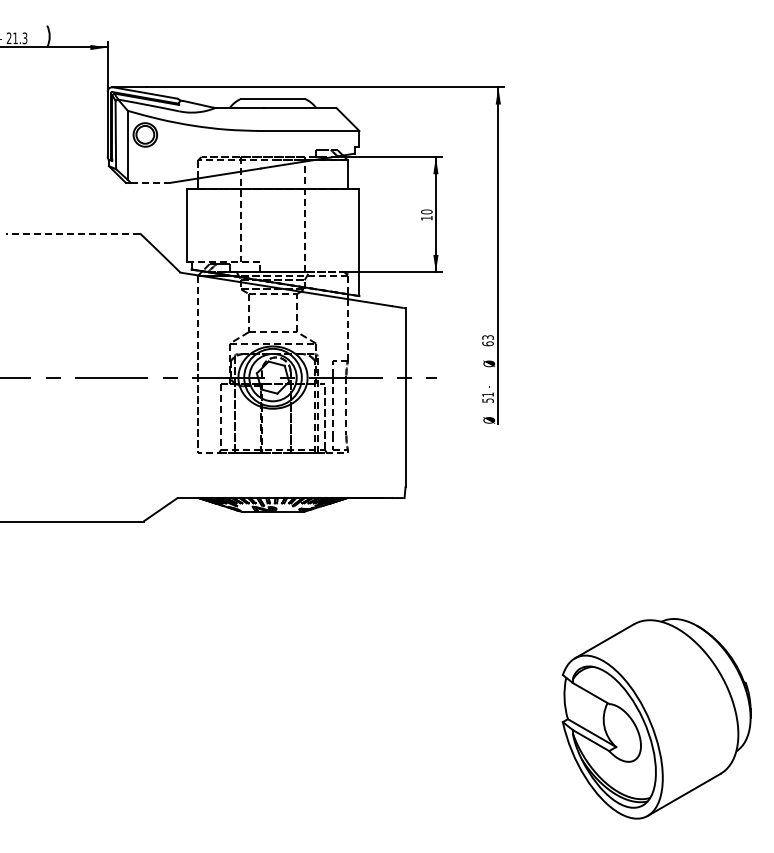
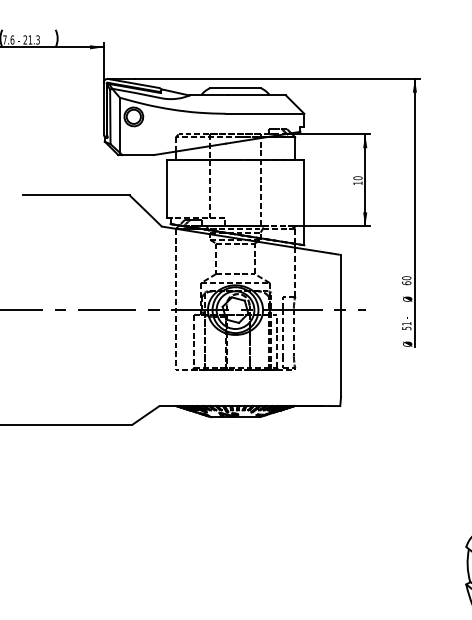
line: (150, 182) -> (137, 154), dashed -> solid
line: (73, 233) -> (76, 195), dashed -> solid
text: (487, 337) -> (406, 278), 63 -> 60

